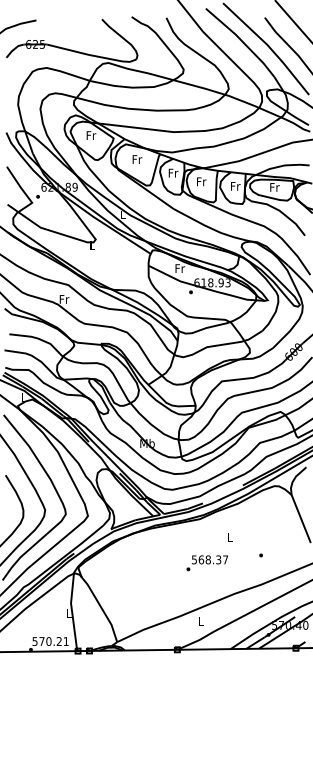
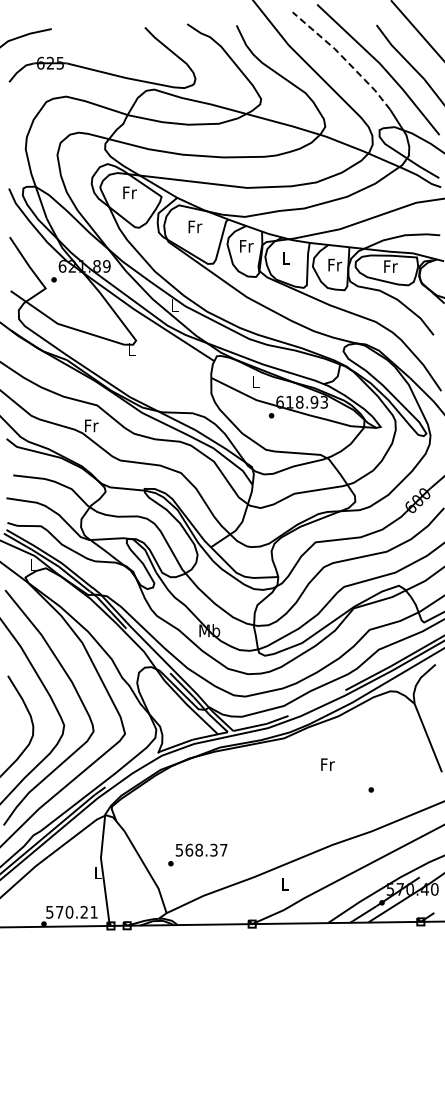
line: (241, 41) -> (343, 58), solid -> dashed
text: (201, 181) -> (286, 258), Fr -> L
text: (180, 268) -> (256, 381), Fr -> L
text: (230, 537) -> (327, 764), L -> Fr
text: (207, 562) -> (197, 854), moved

